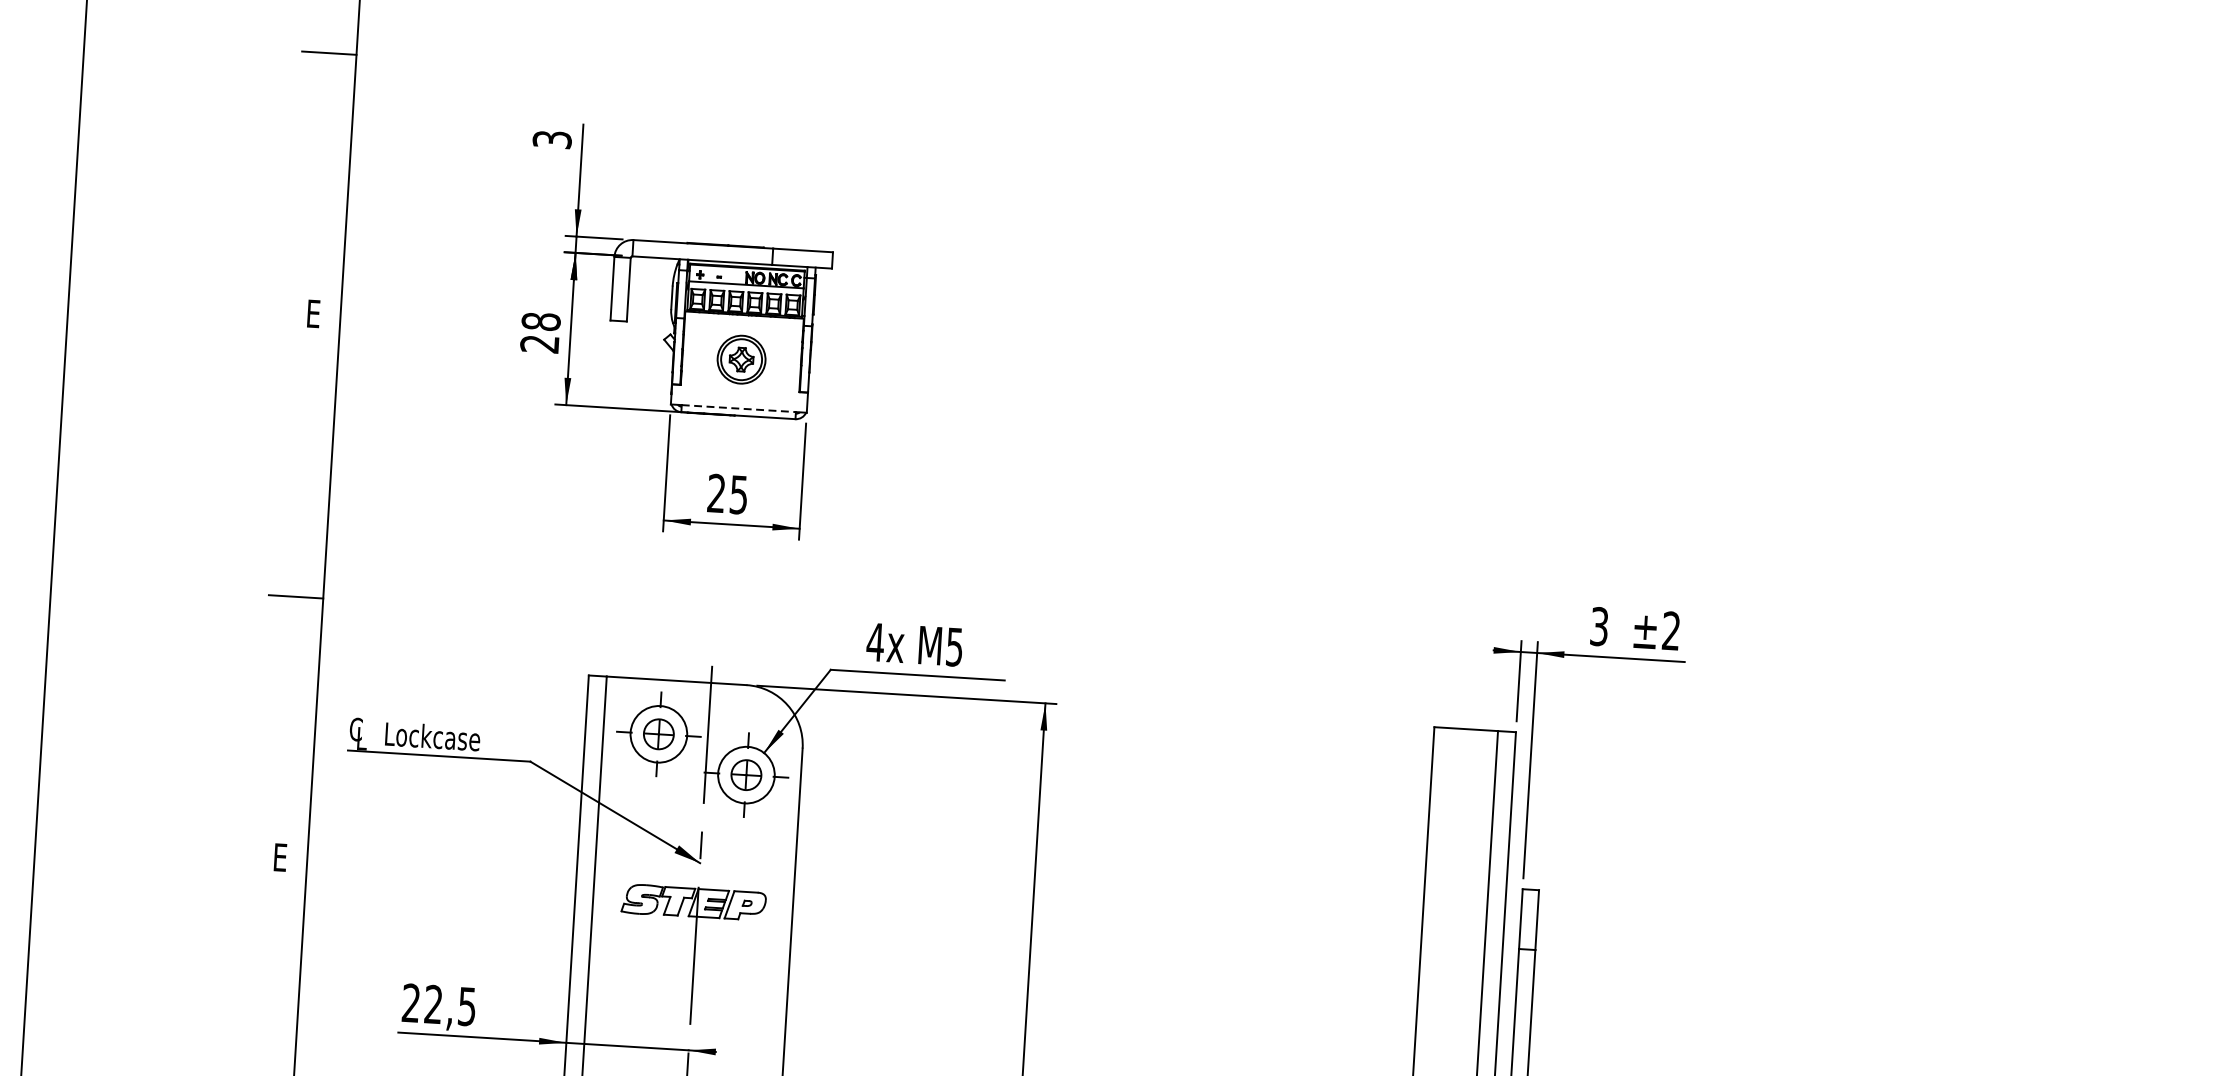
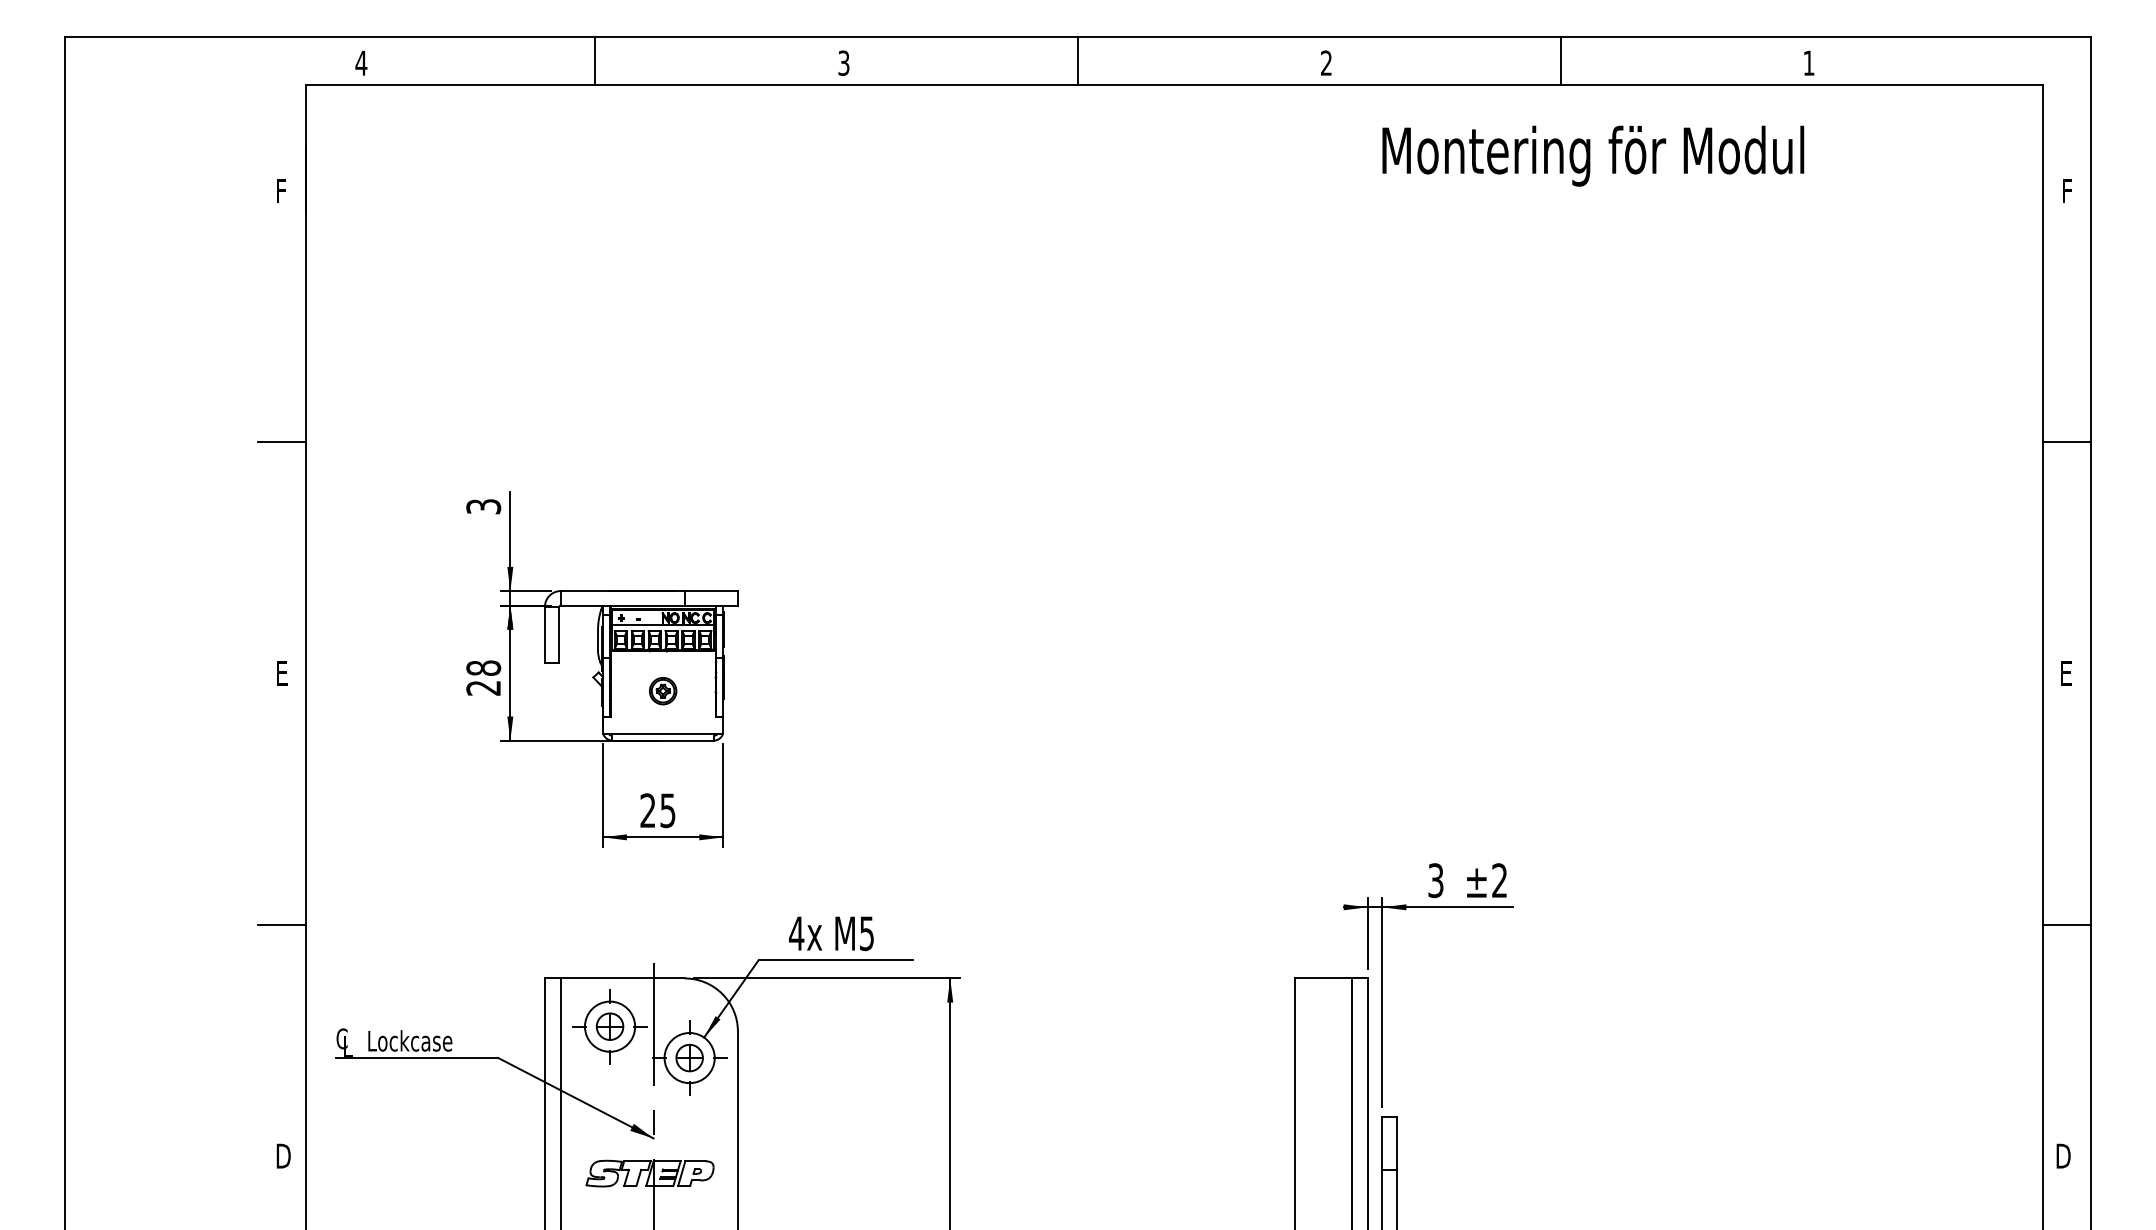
part: (742, 360) -> (663, 691), size x0.62
line: (739, 408) -> (663, 734), dashed -> solid
text: (282, 856) -> (283, 1155), E -> D

